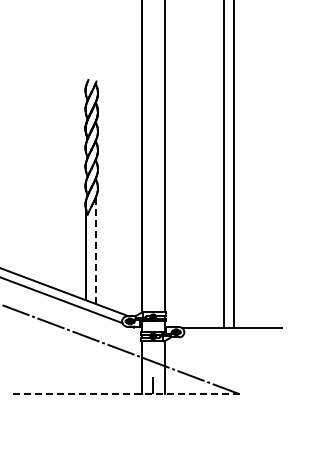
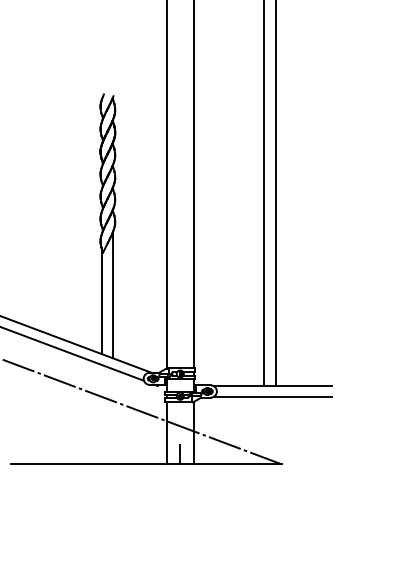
line: (96, 250) -> (113, 295), dashed -> solid
line: (232, 336) -> (273, 396), added
line: (123, 394) -> (145, 464), dashed -> solid

